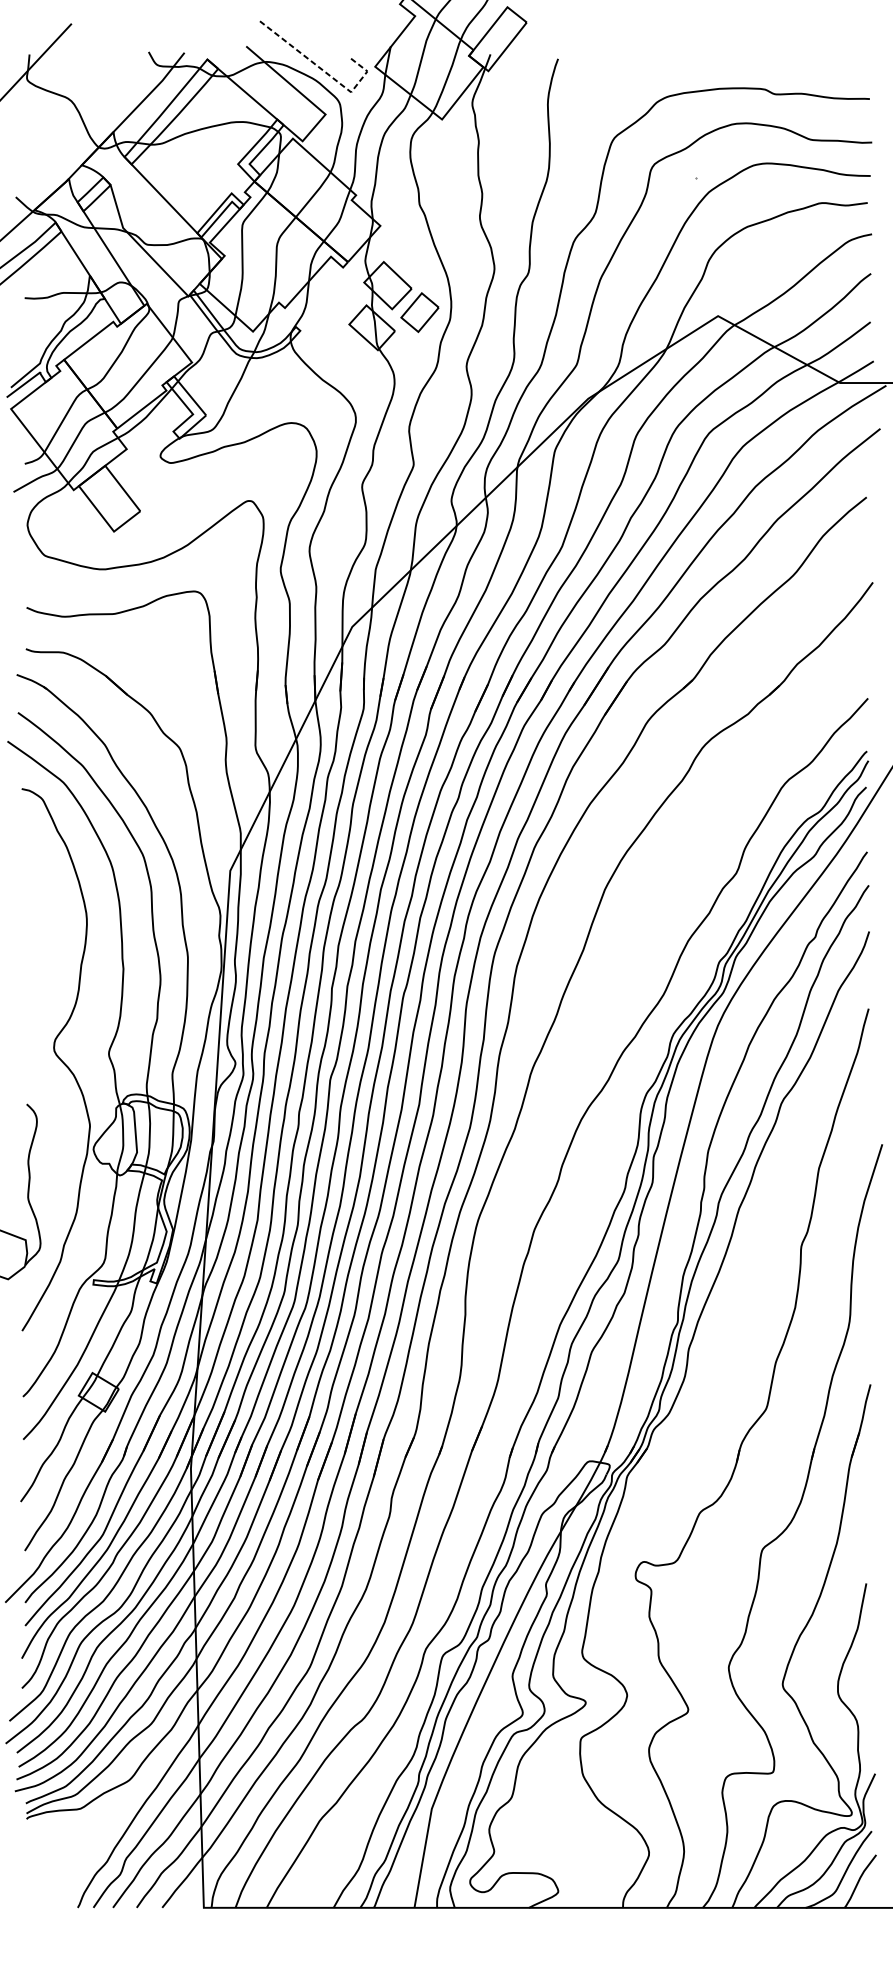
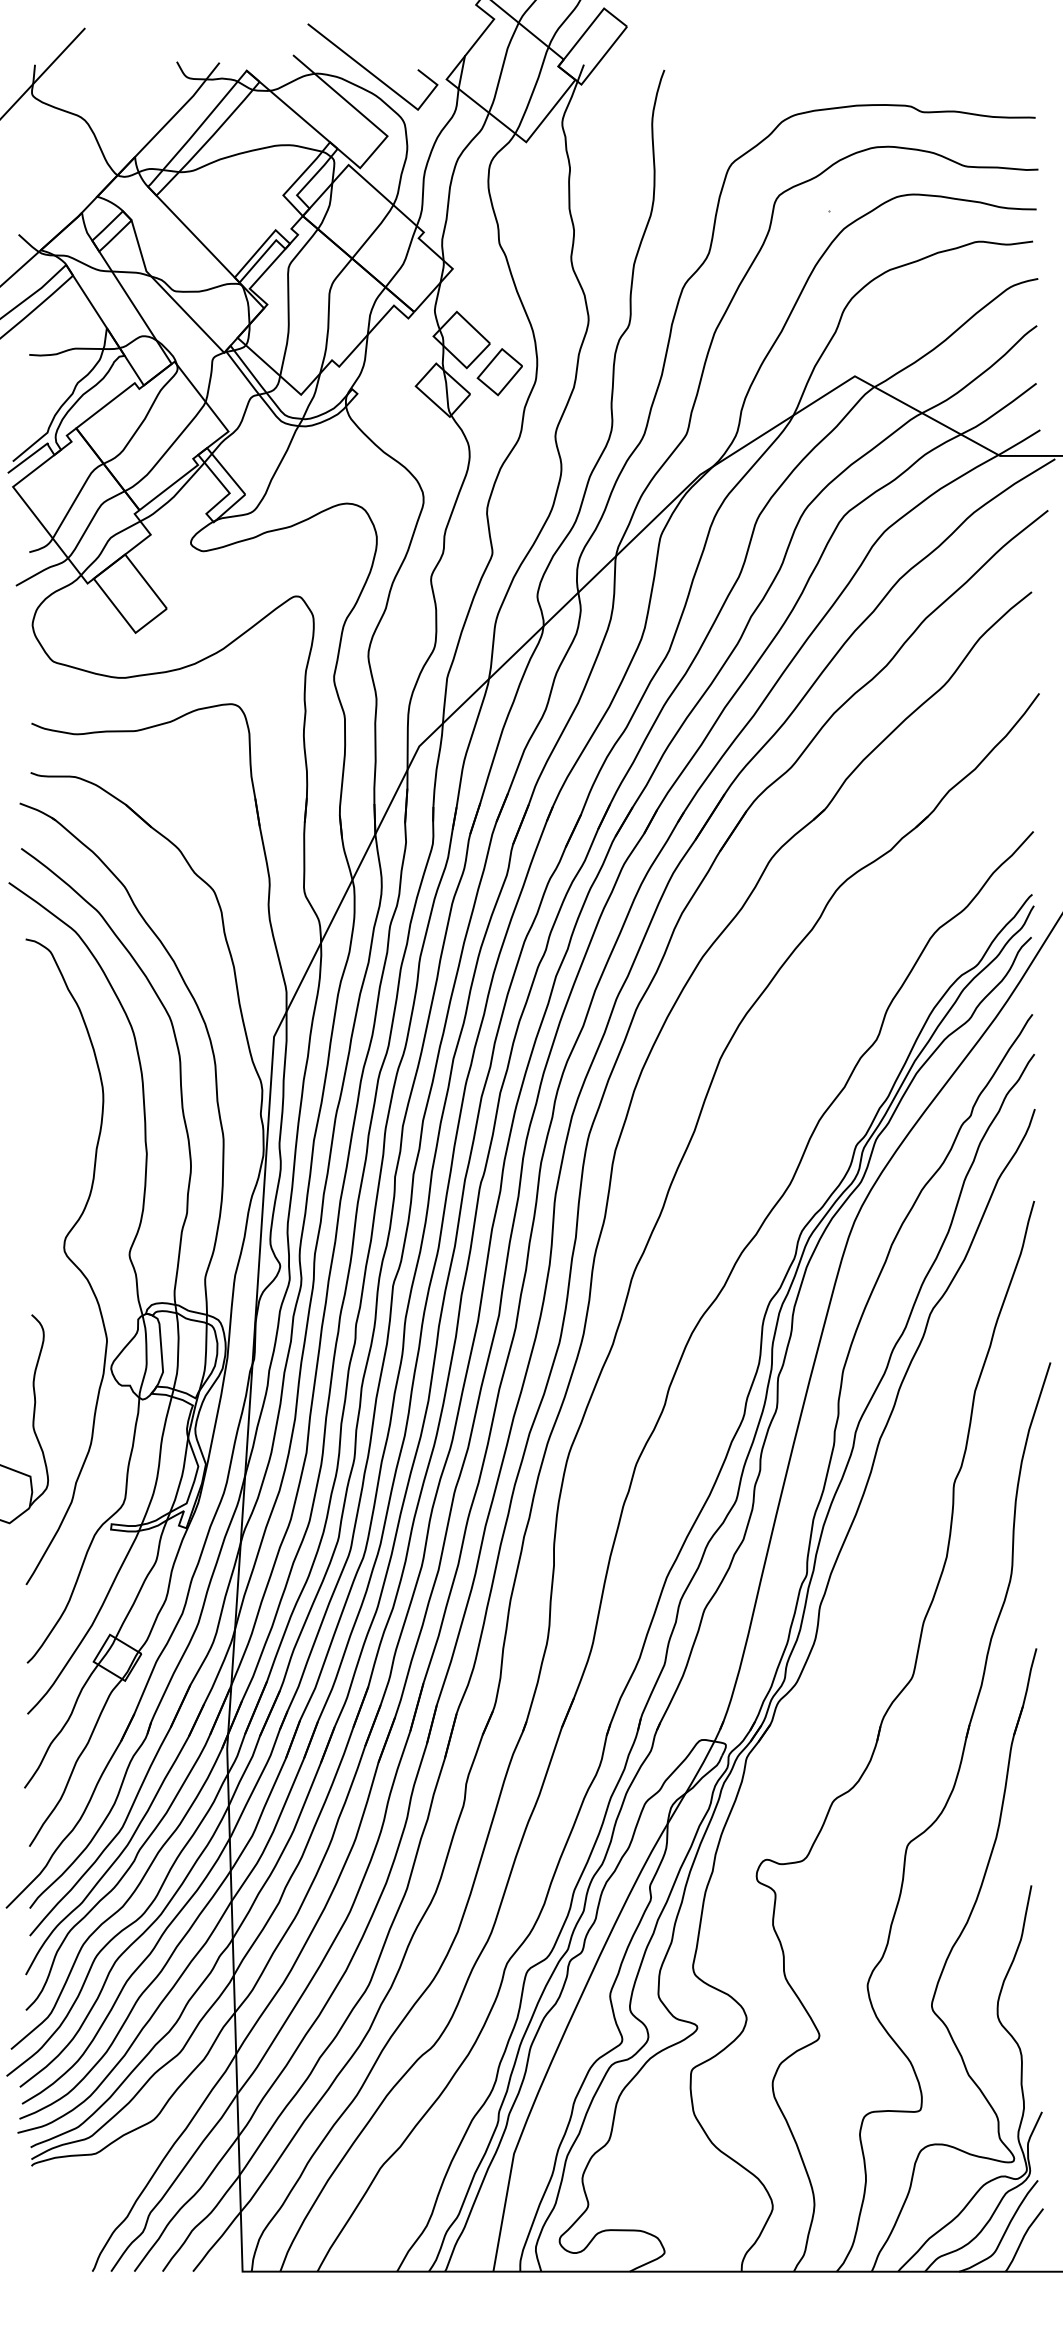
line: (323, 71) -> (385, 84), dashed -> solid

